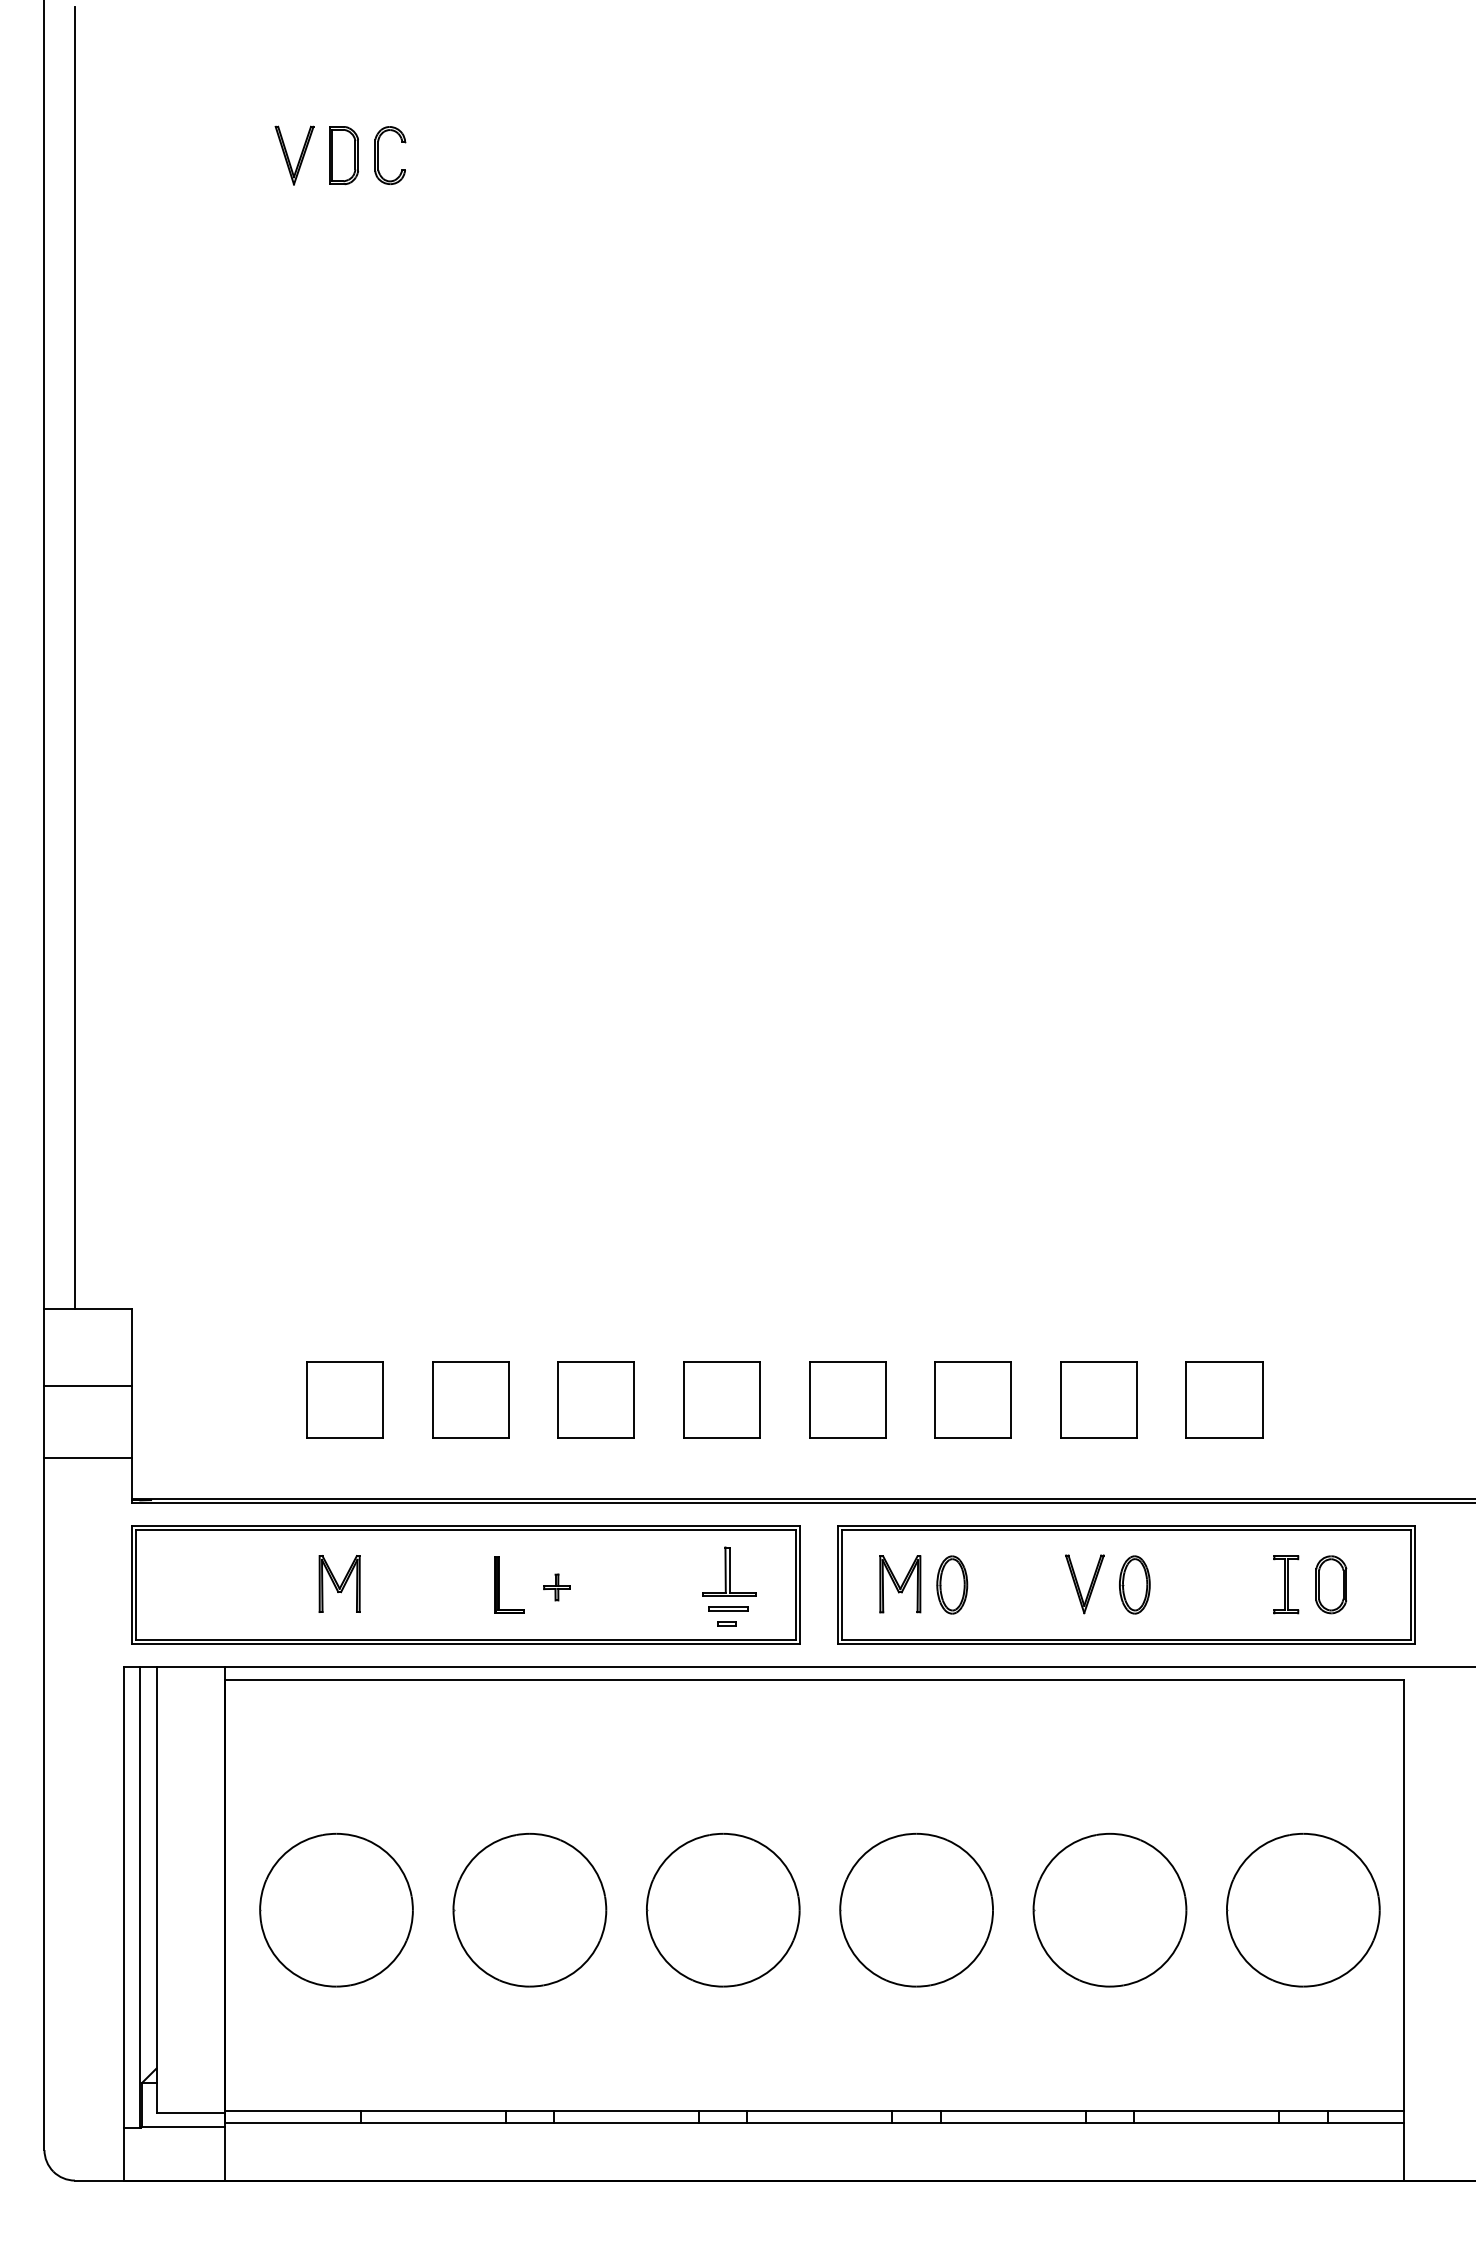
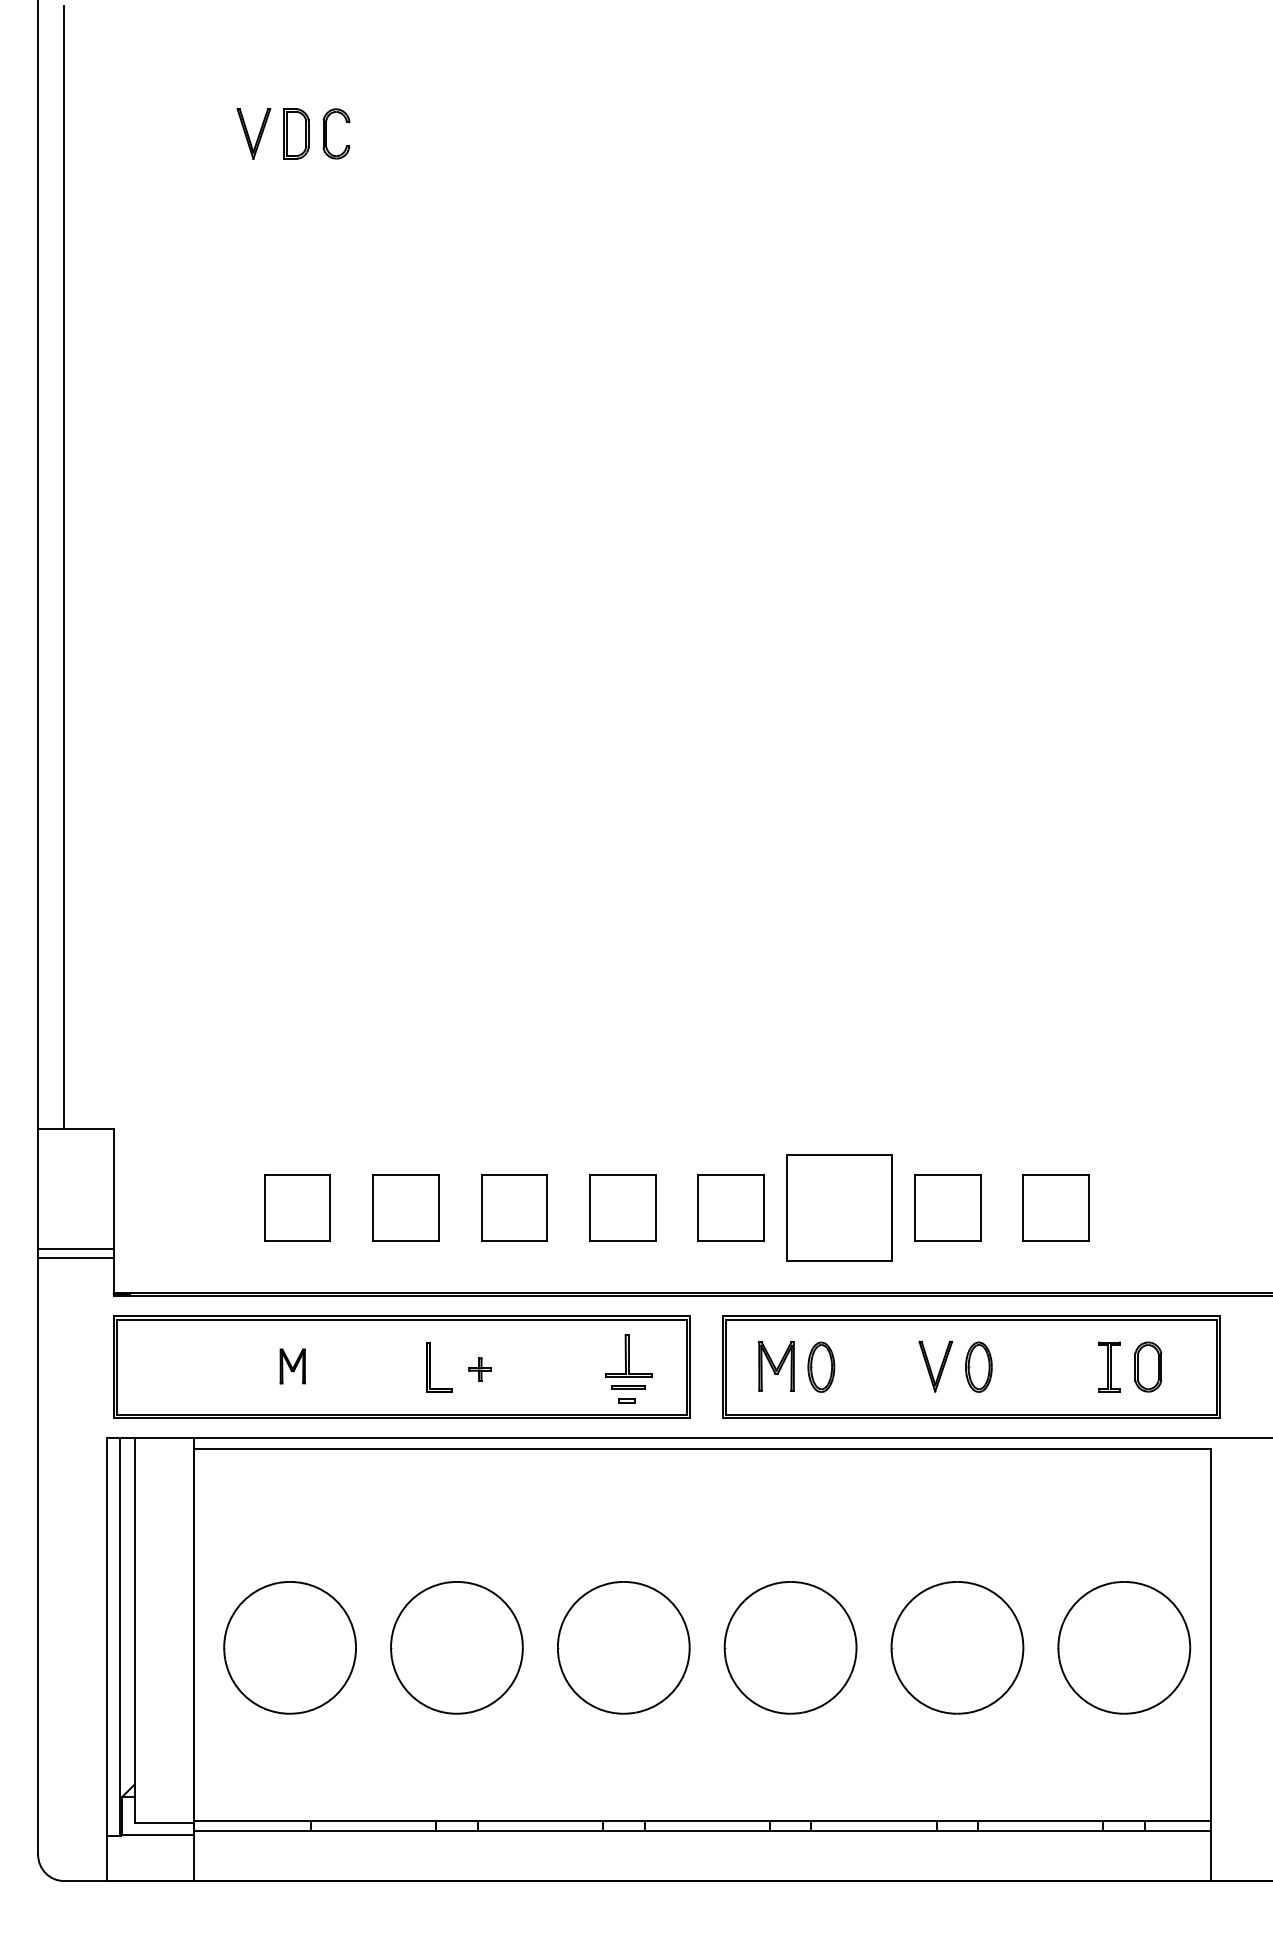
line: (88, 1386) -> (76, 1249), moved
part: (972, 1399) -> (838, 1207), size x1.6
part: (339, 1583) -> (292, 1365), size x0.7

